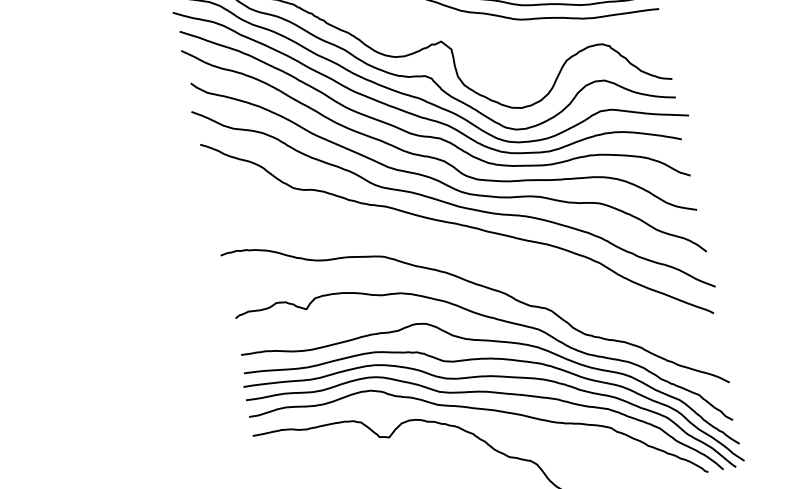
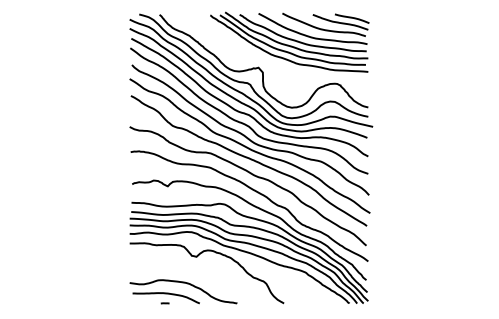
curve: (469, 256) -> (252, 175), added

